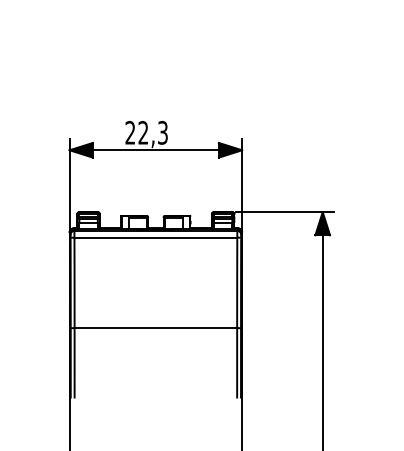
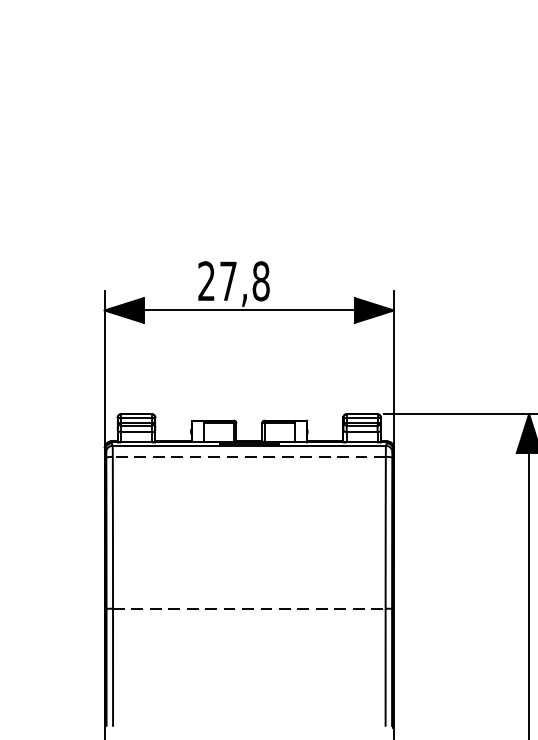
text: (152, 132) -> (243, 280), 22,3 -> 27,8
line: (155, 237) -> (248, 456), solid -> dashed
line: (156, 328) -> (250, 609), solid -> dashed

